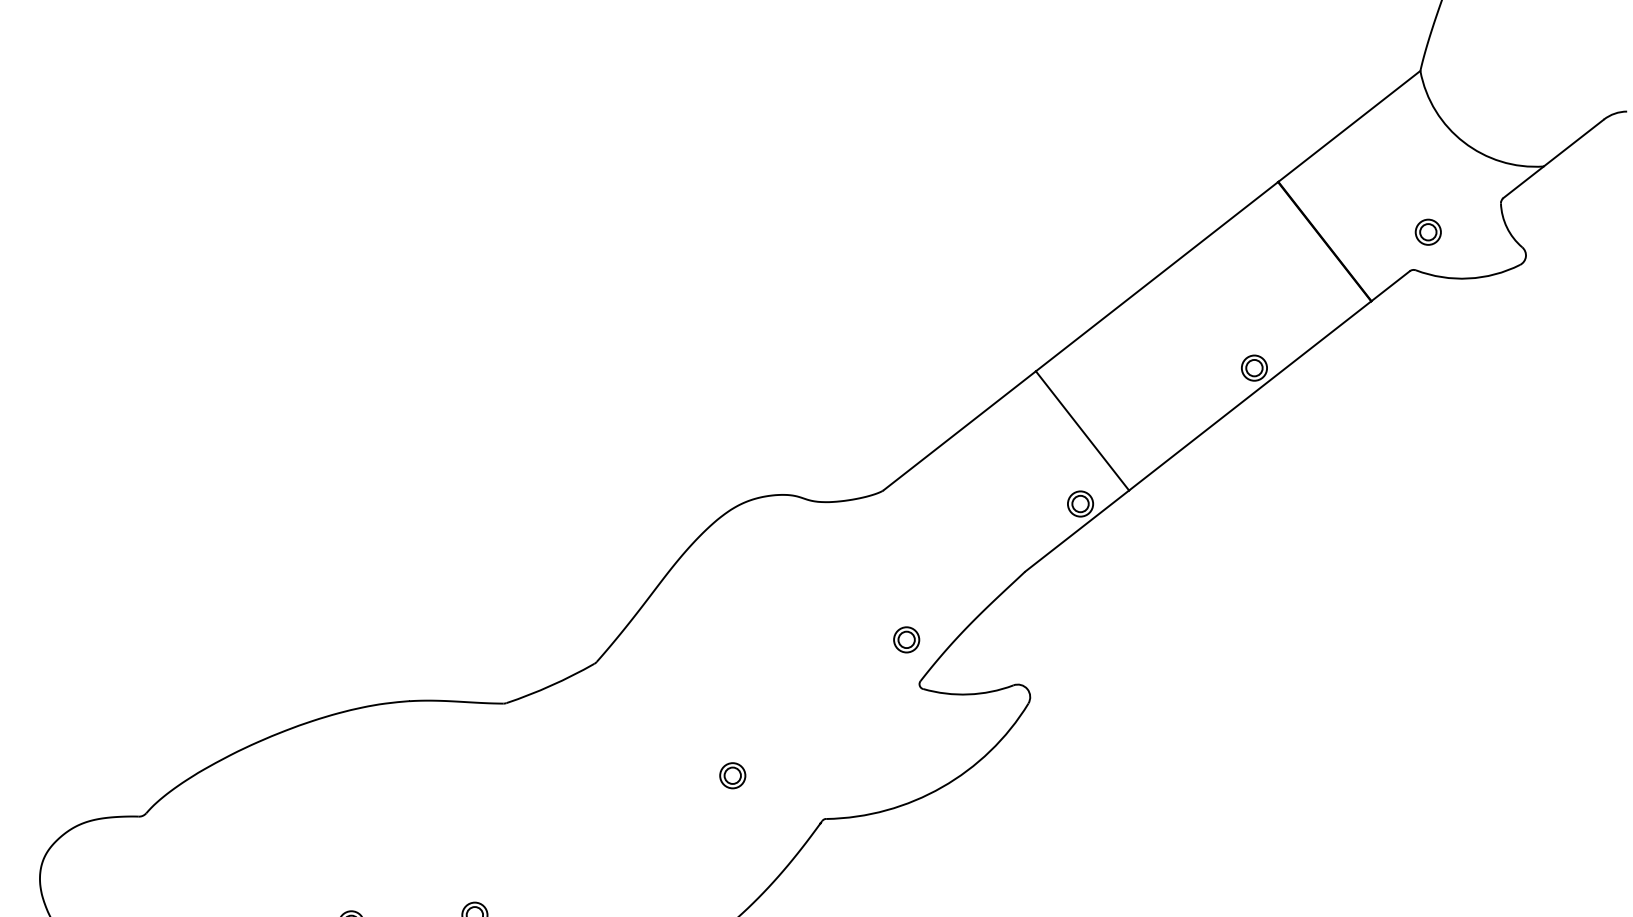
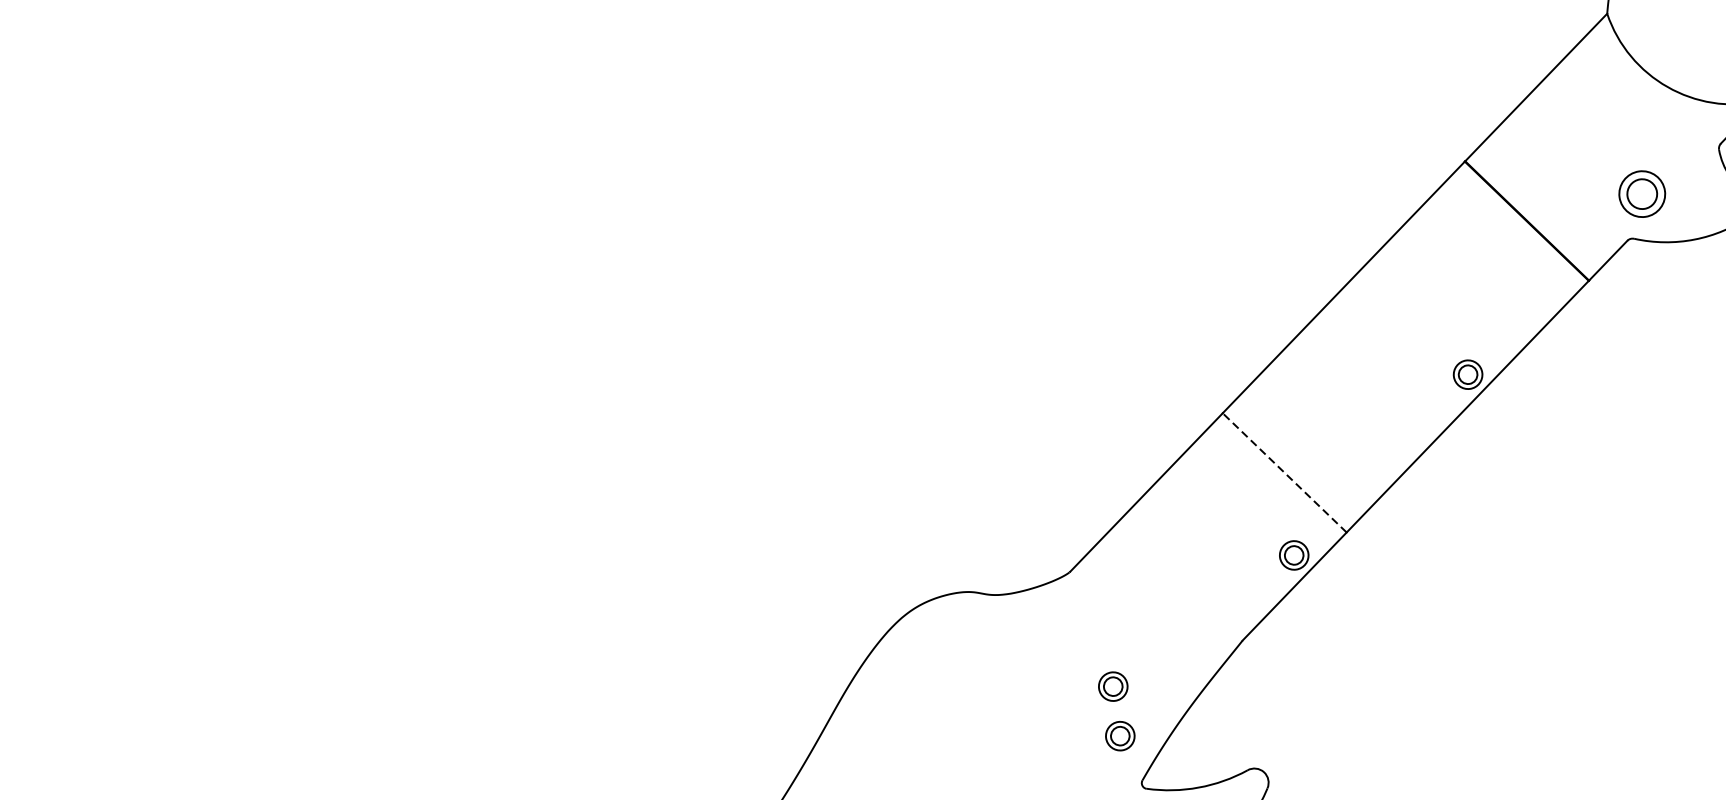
part: (1427, 231) -> (1640, 193), size x1.6
line: (1082, 430) -> (1284, 472), solid -> dashed
part: (906, 595) -> (1113, 686), added

